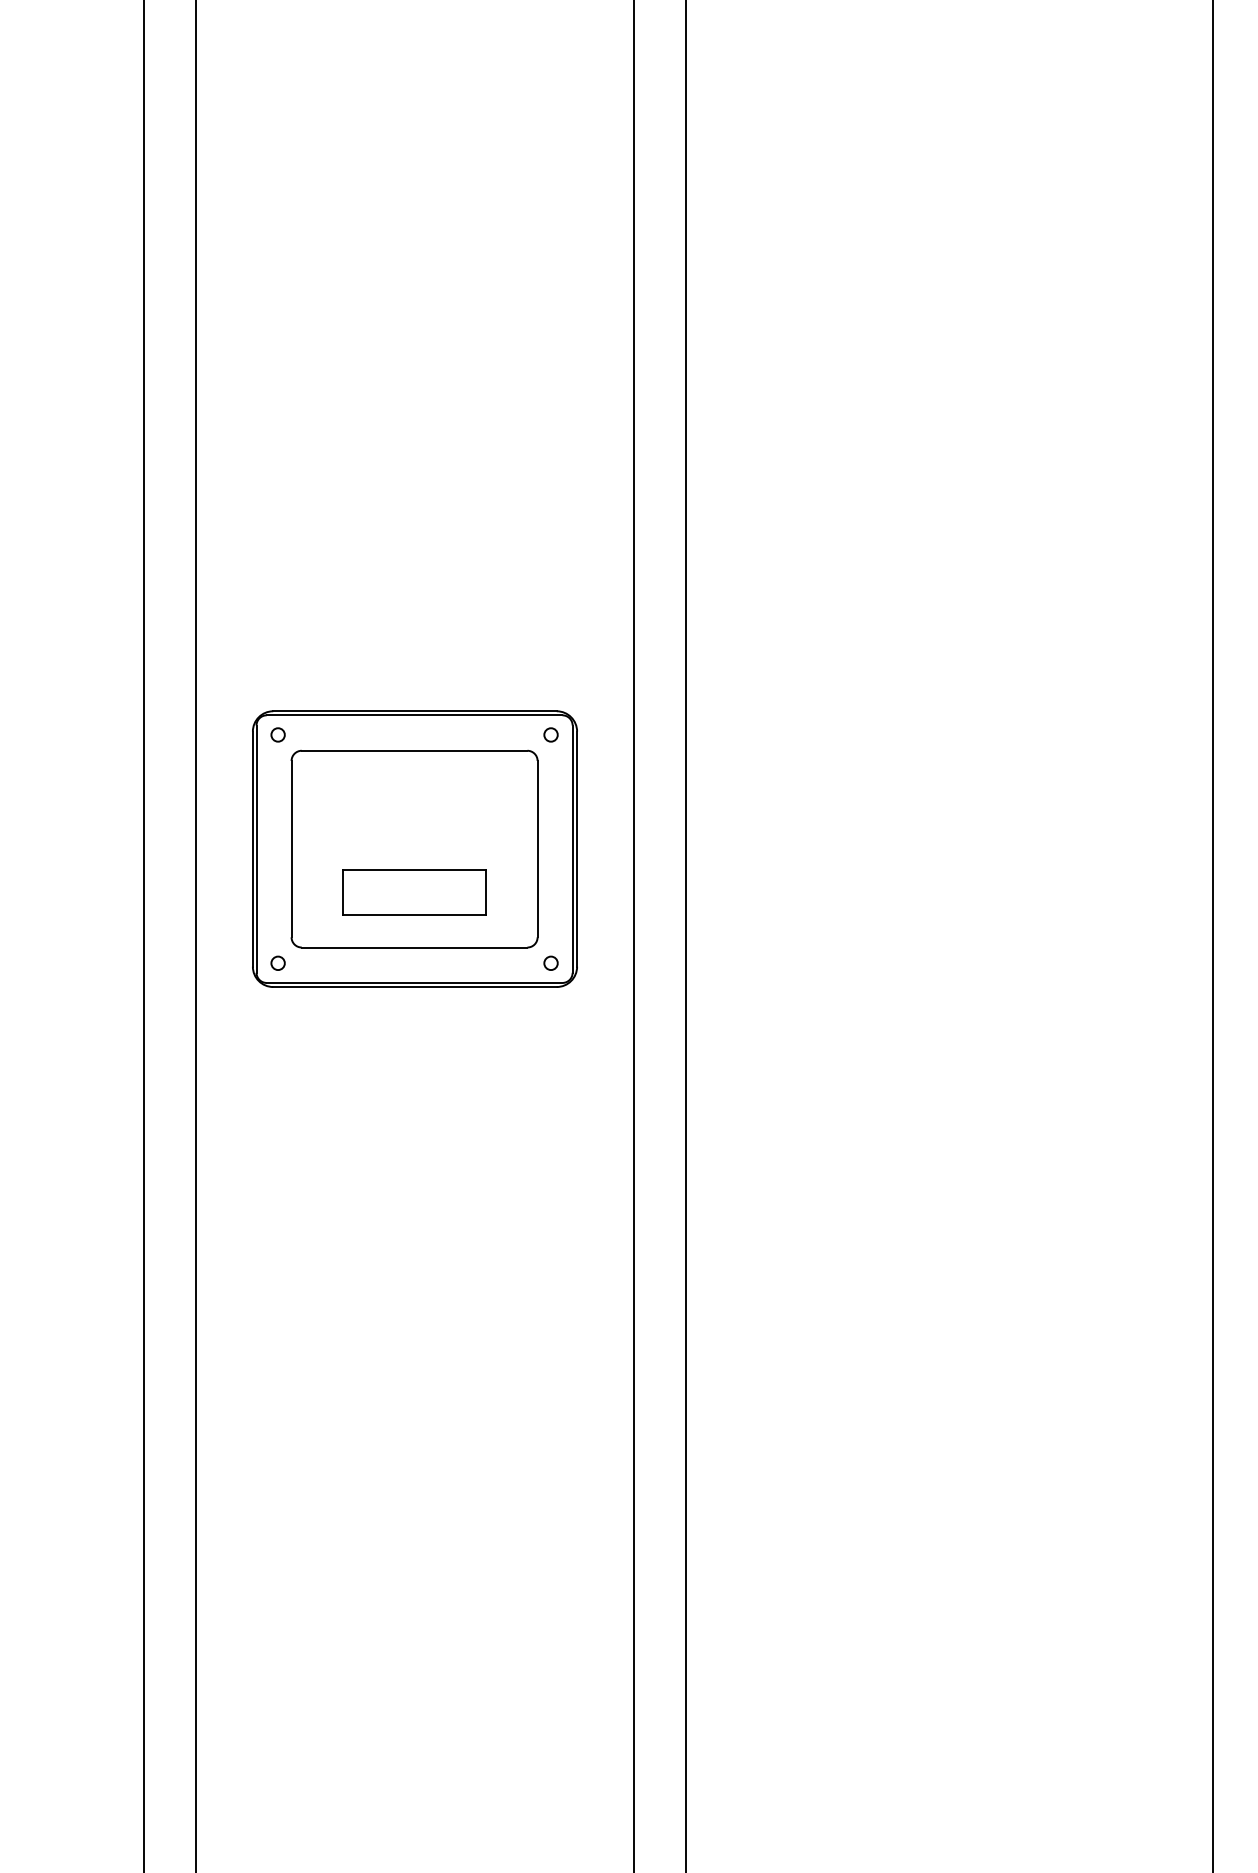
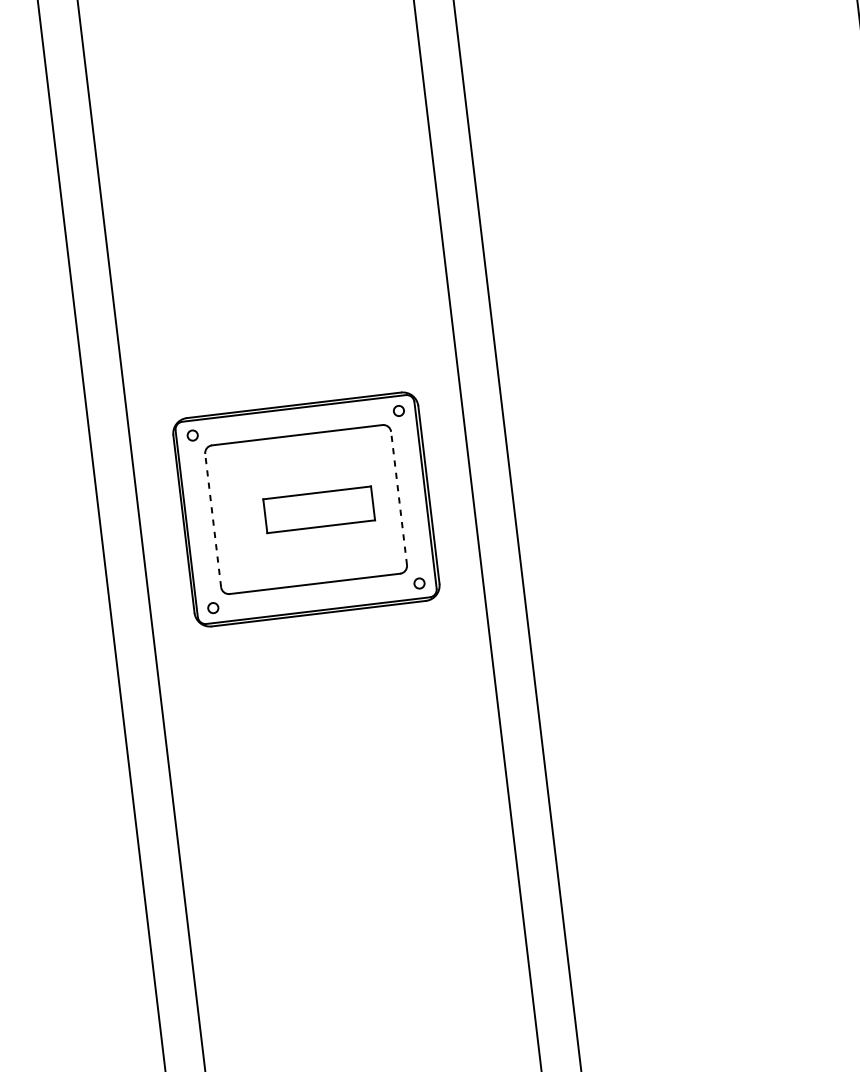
line: (291, 848) -> (213, 520), solid -> dashed
line: (537, 848) -> (398, 497), solid -> dashed
part: (414, 892) -> (319, 509), moved

